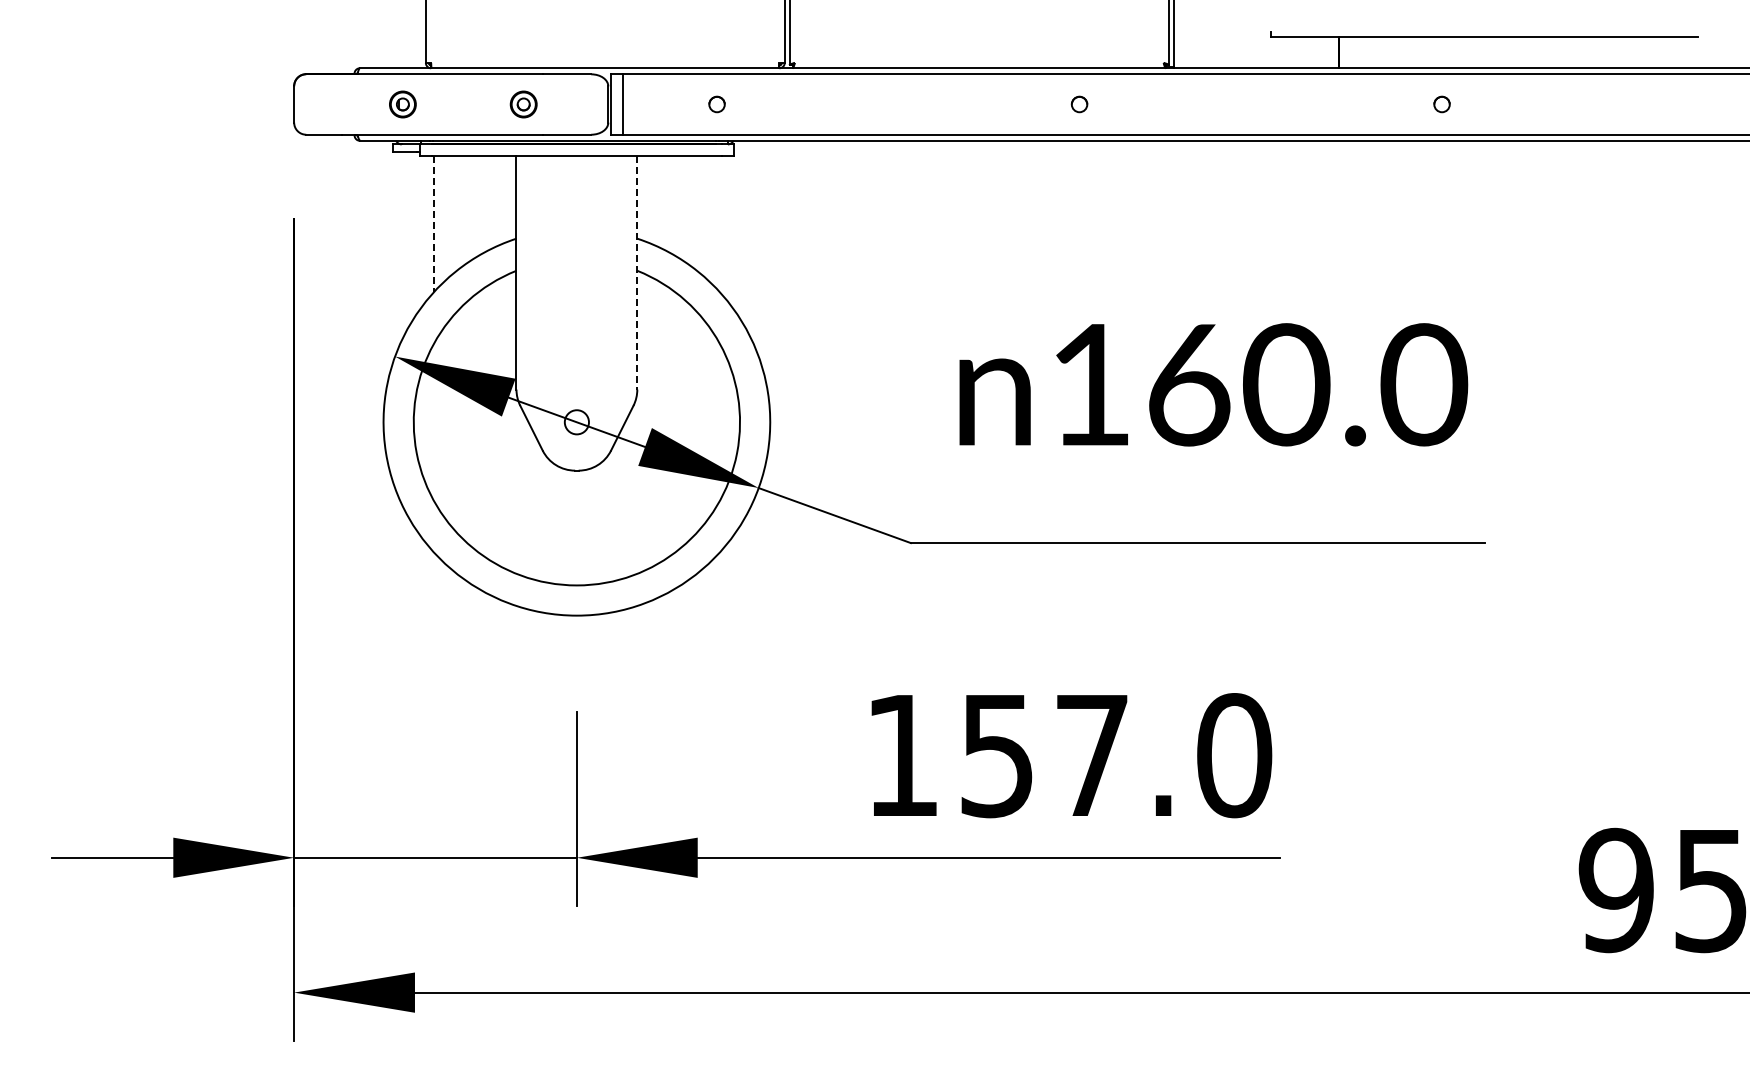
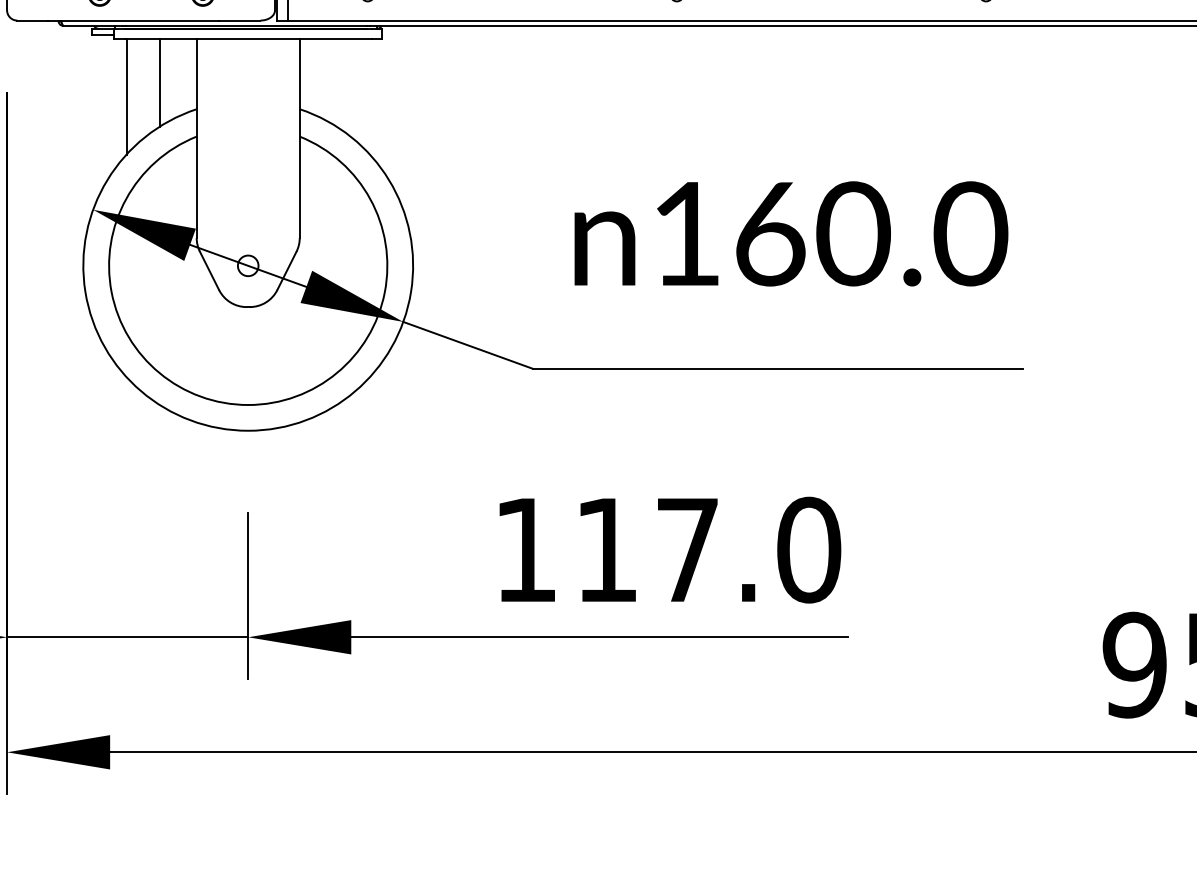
line: (472, 207) -> (159, 82), added
line: (434, 224) -> (126, 97), dashed -> solid
line: (637, 273) -> (299, 138), dashed -> solid
text: (996, 756) -> (606, 550), 157.0 -> 117.0

